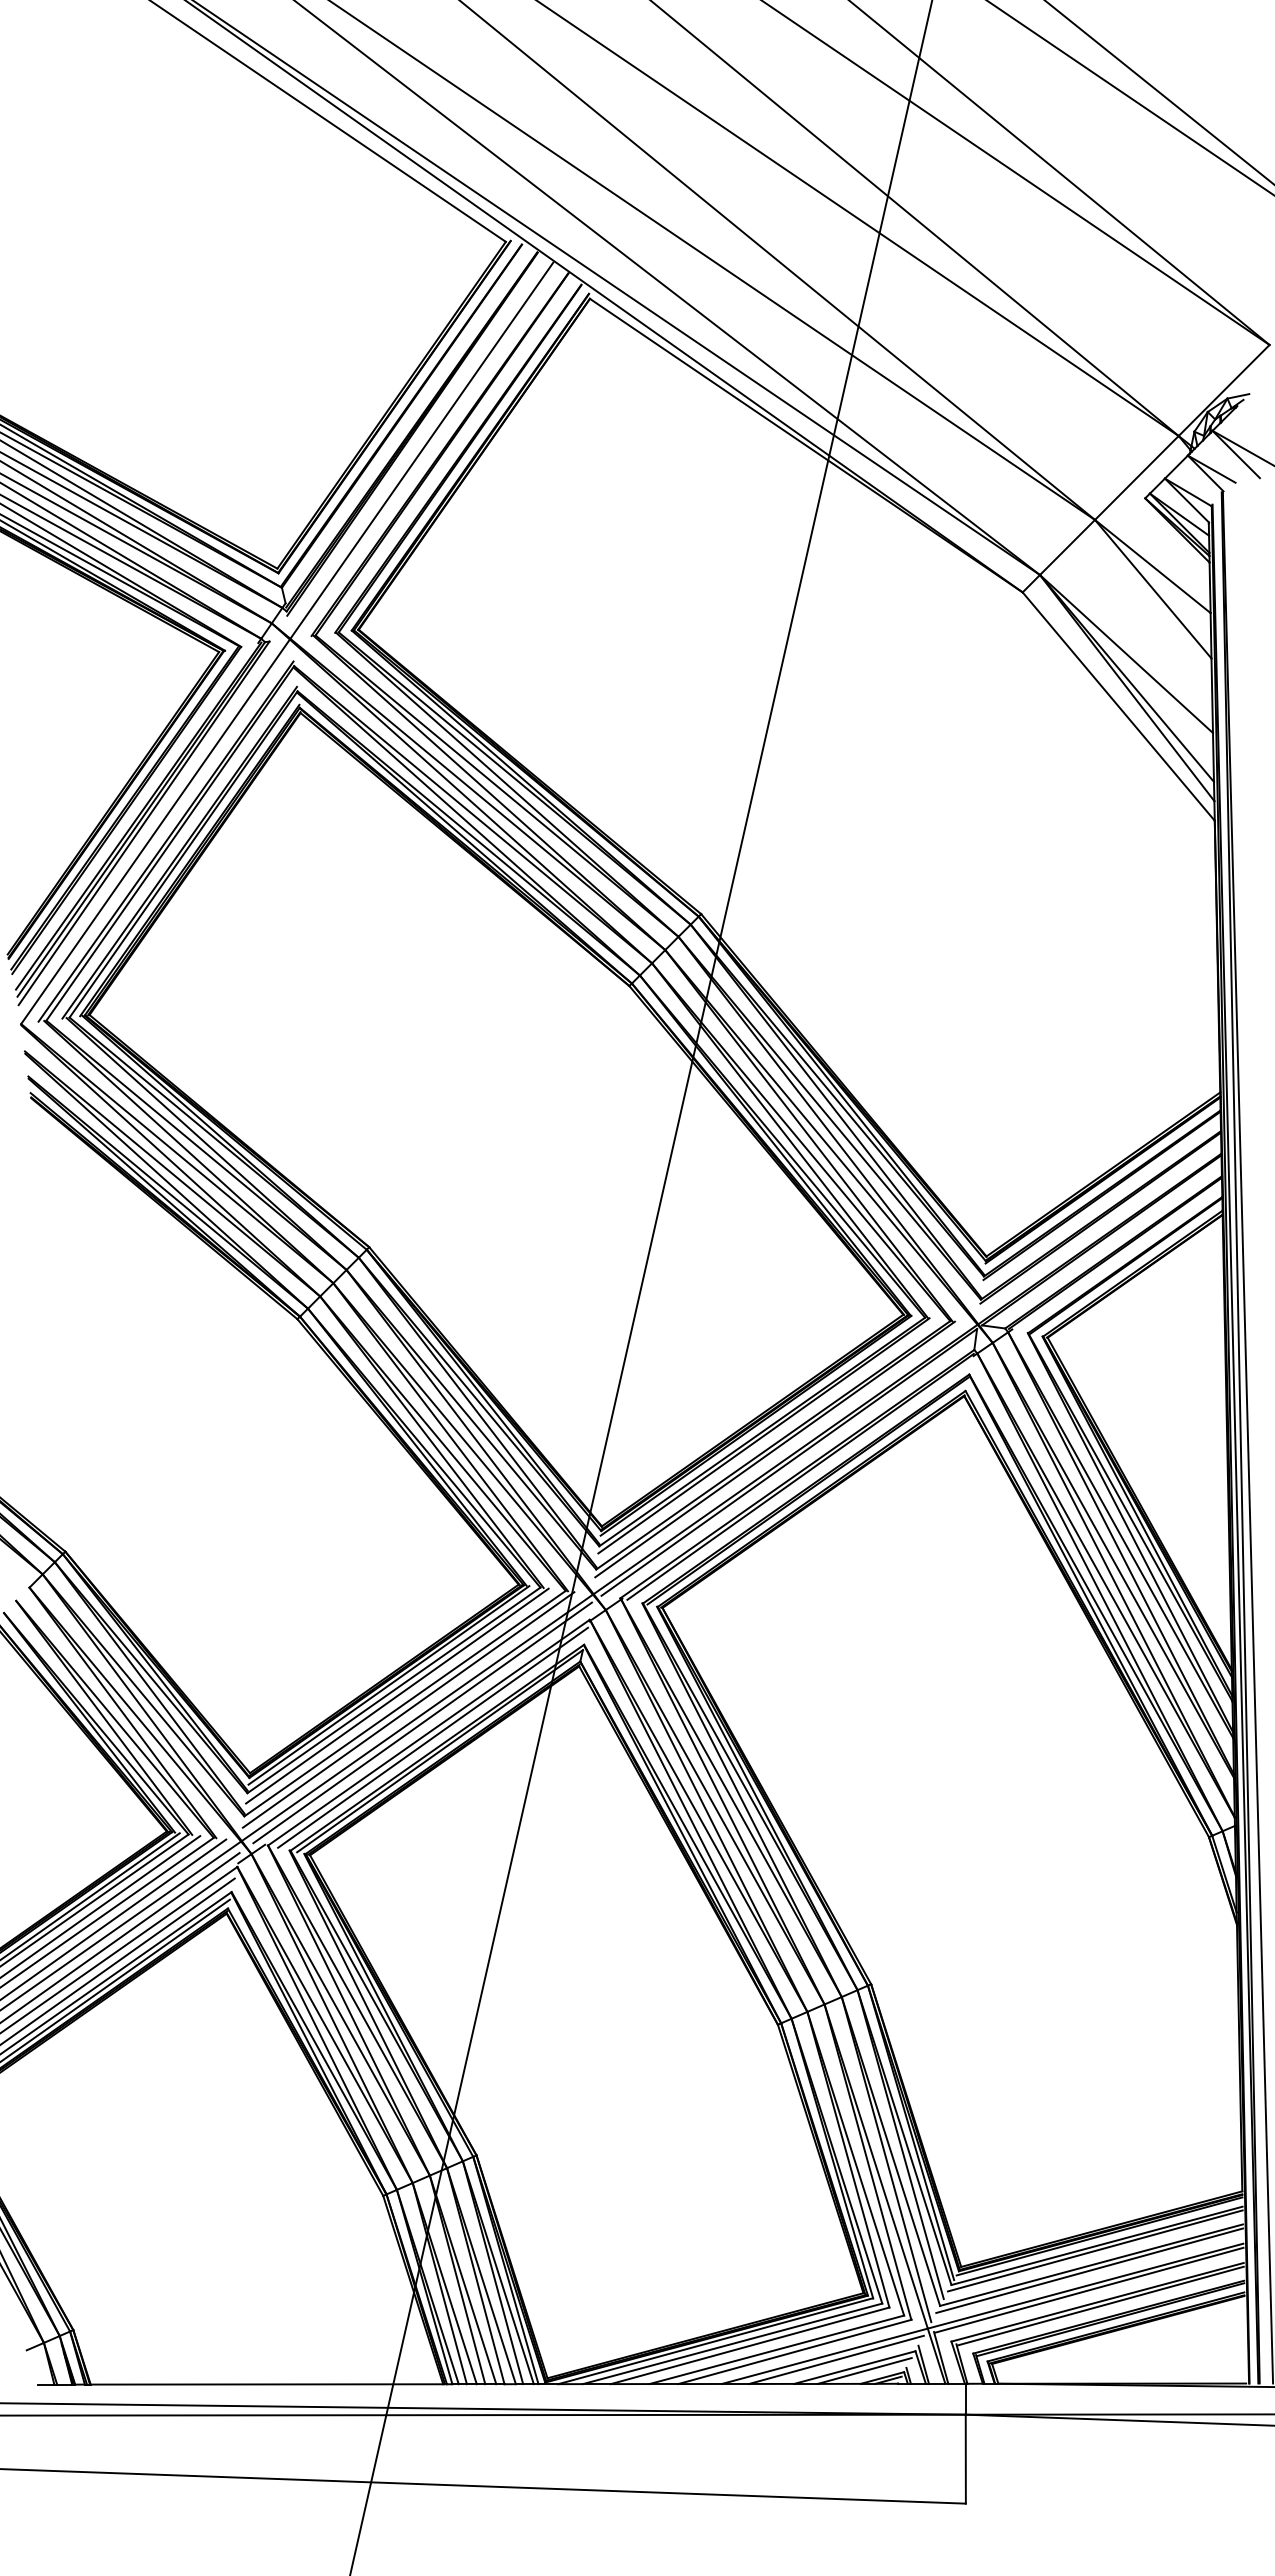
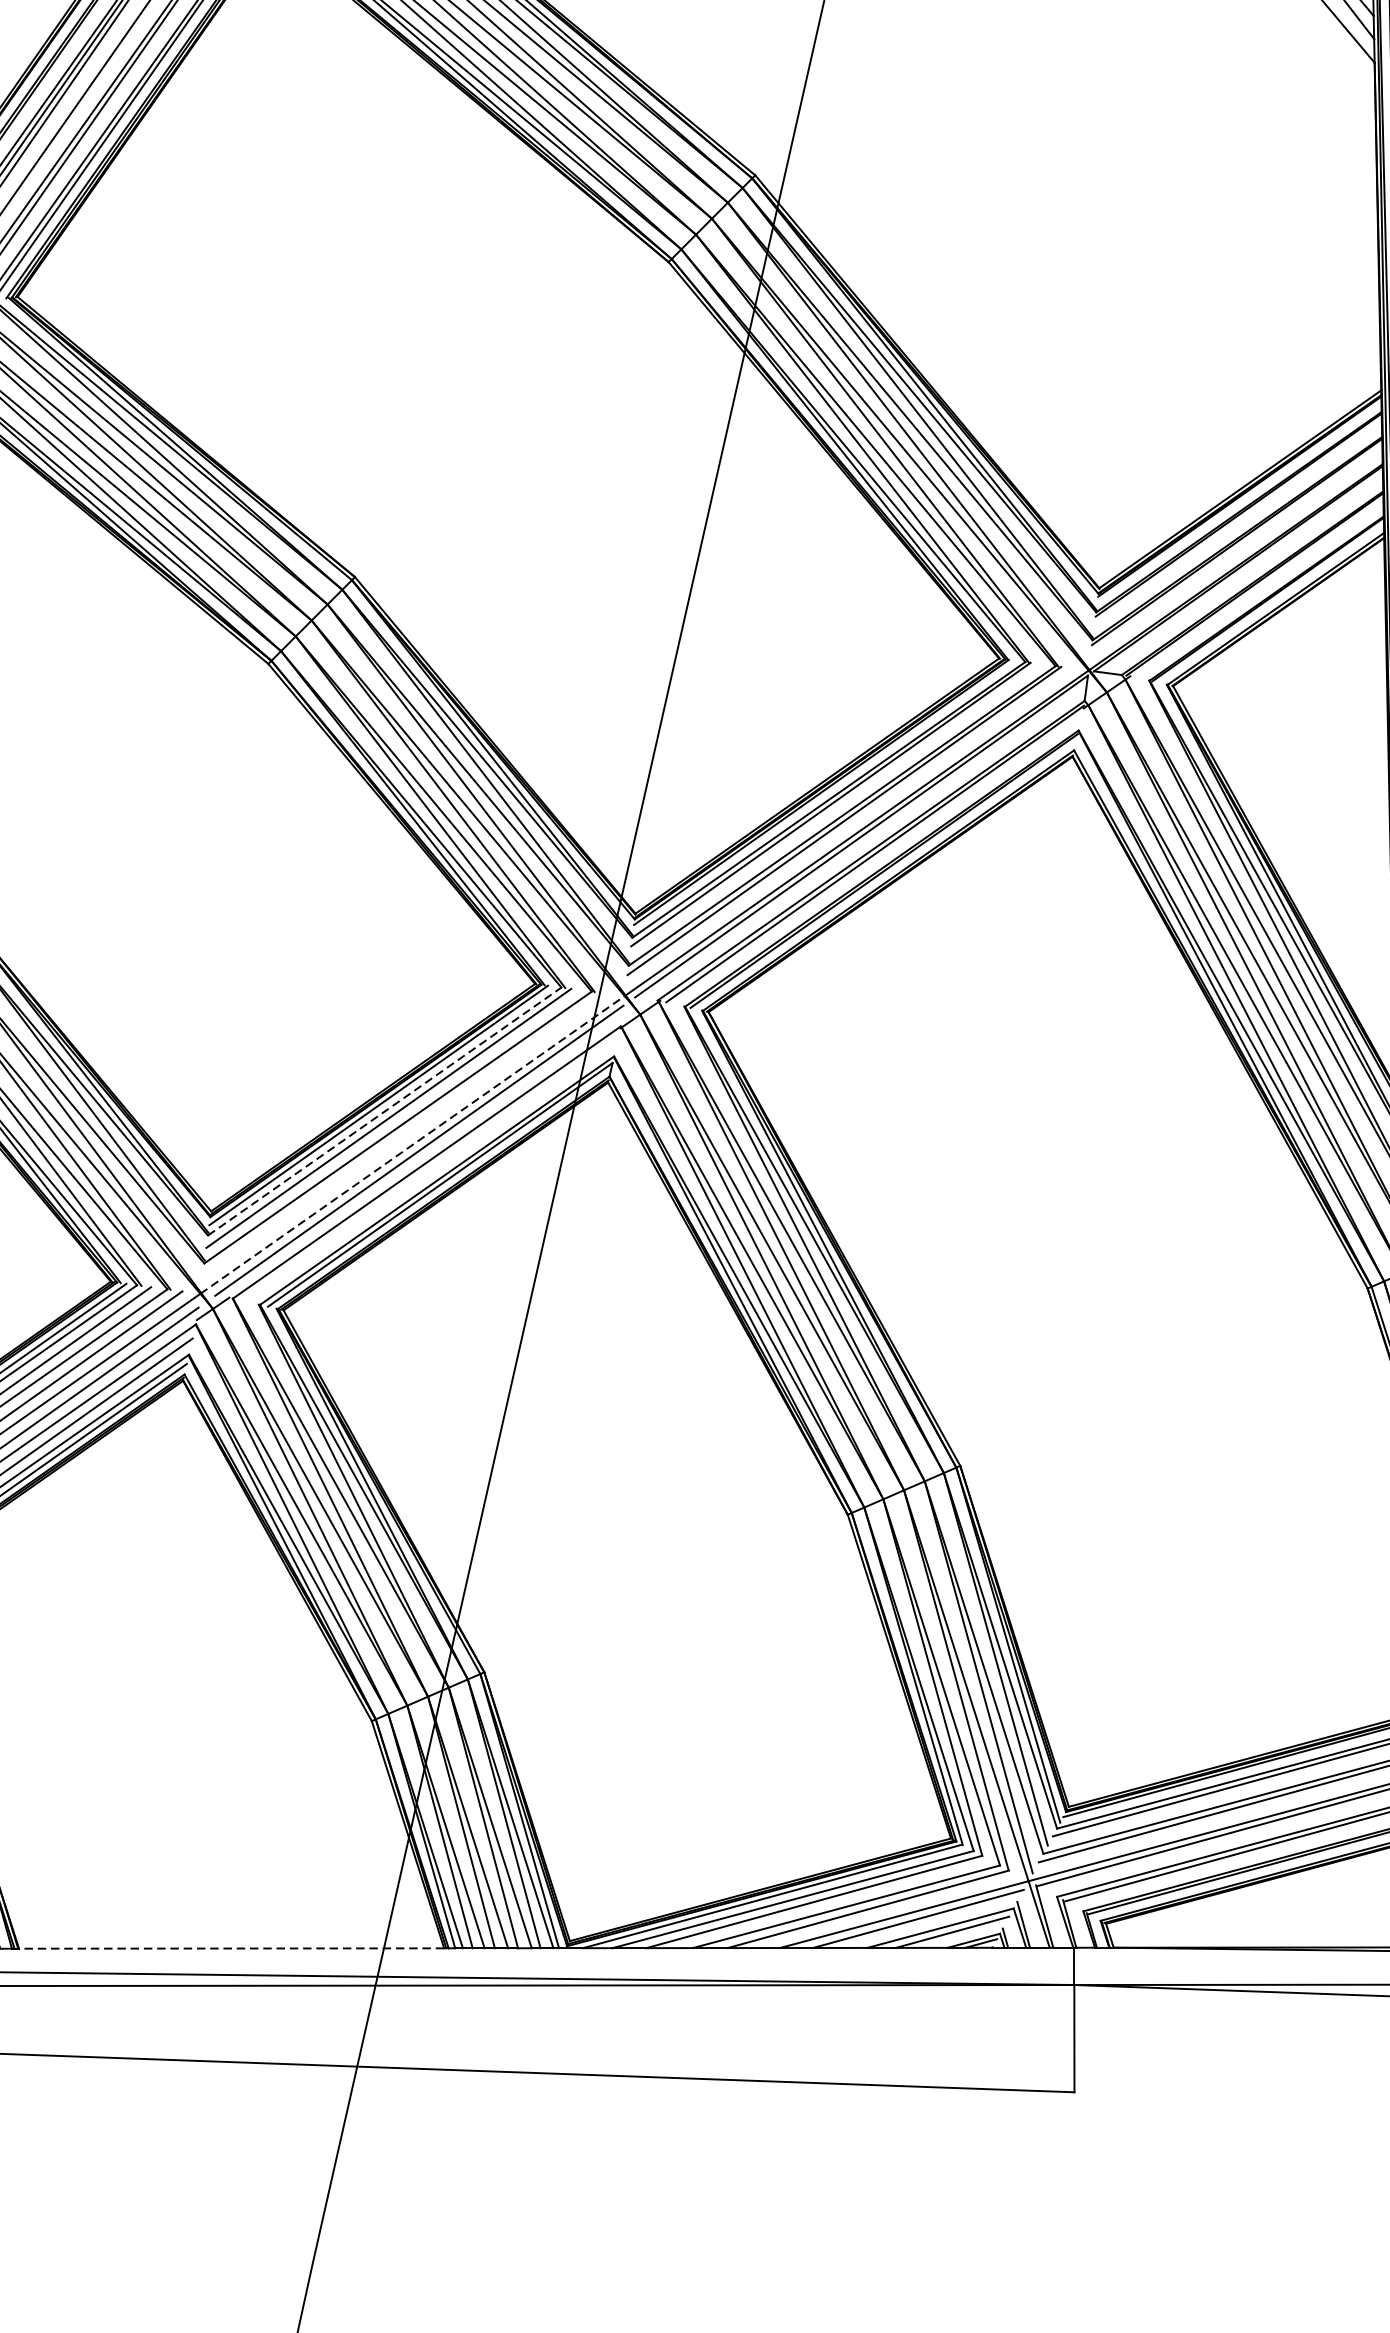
line: (393, 1690) -> (384, 1111), solid -> dashed
line: (408, 1709) -> (402, 1134), removed
line: (417, 1718) -> (413, 1145), solid -> dashed
line: (433, 1737) -> (432, 1168), removed
line: (266, 2384) -> (231, 1948), solid -> dashed

